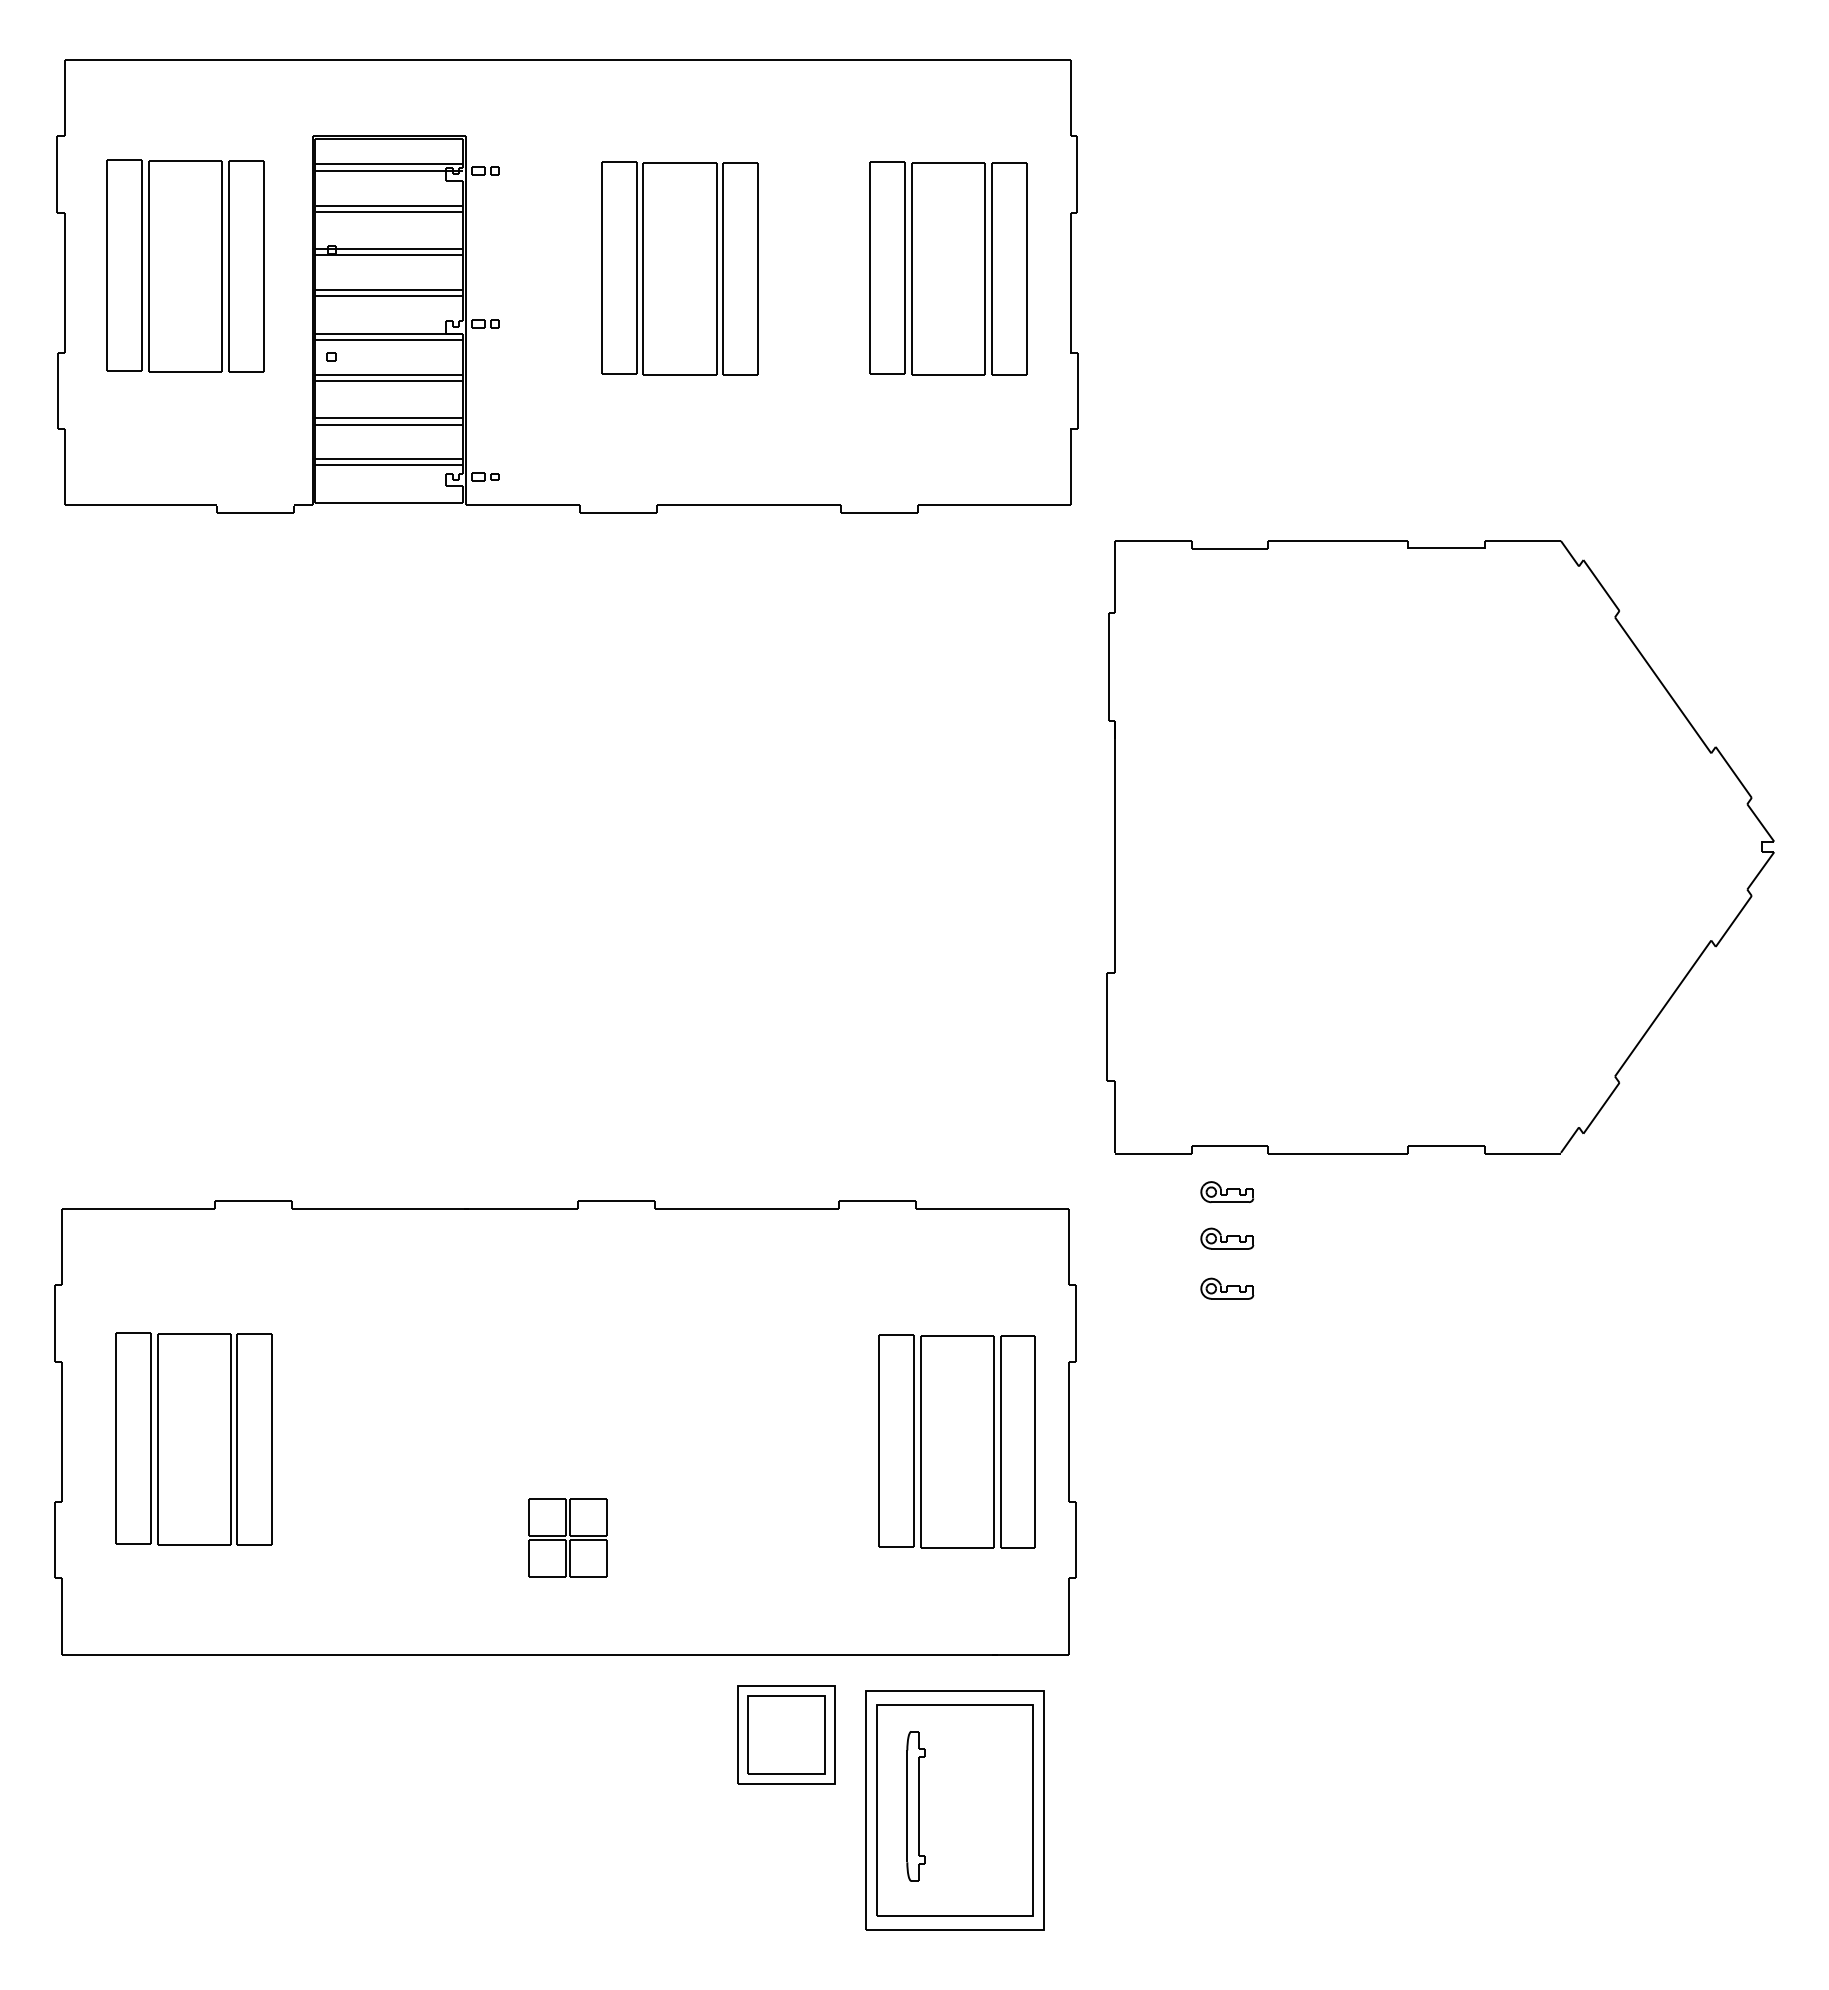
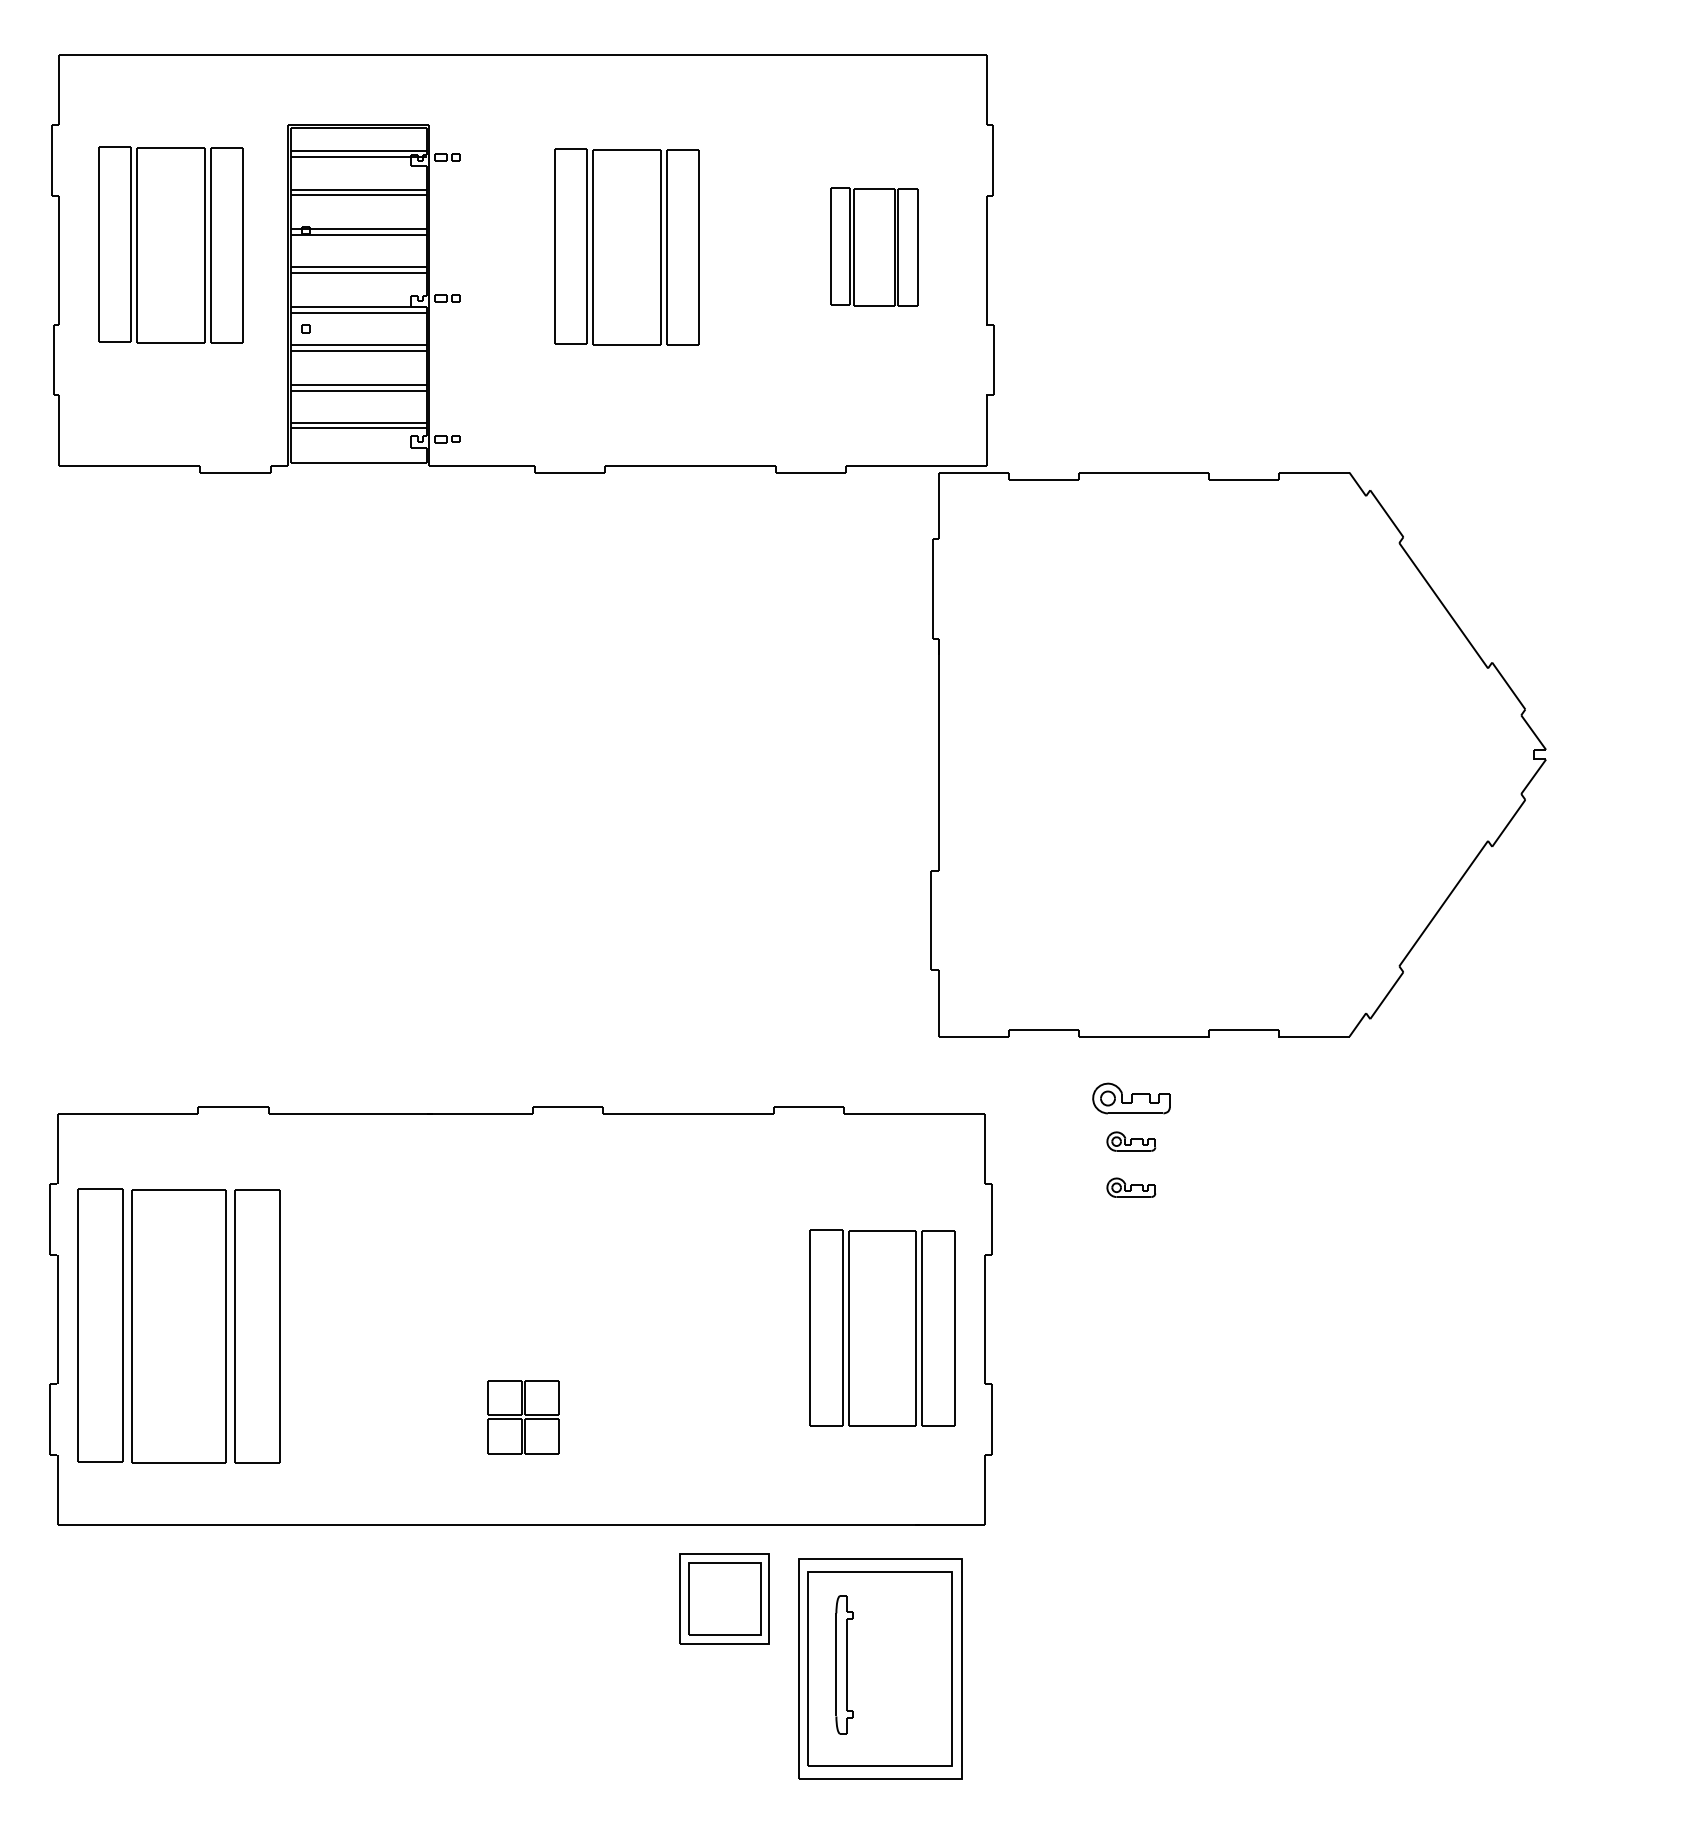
part: (948, 268) -> (874, 247), size x0.6
part: (1440, 847) -> (1238, 755), moved
part: (1226, 1192) -> (1130, 1099), size x1.6
part: (193, 1438) -> (178, 1325), size x1.4

